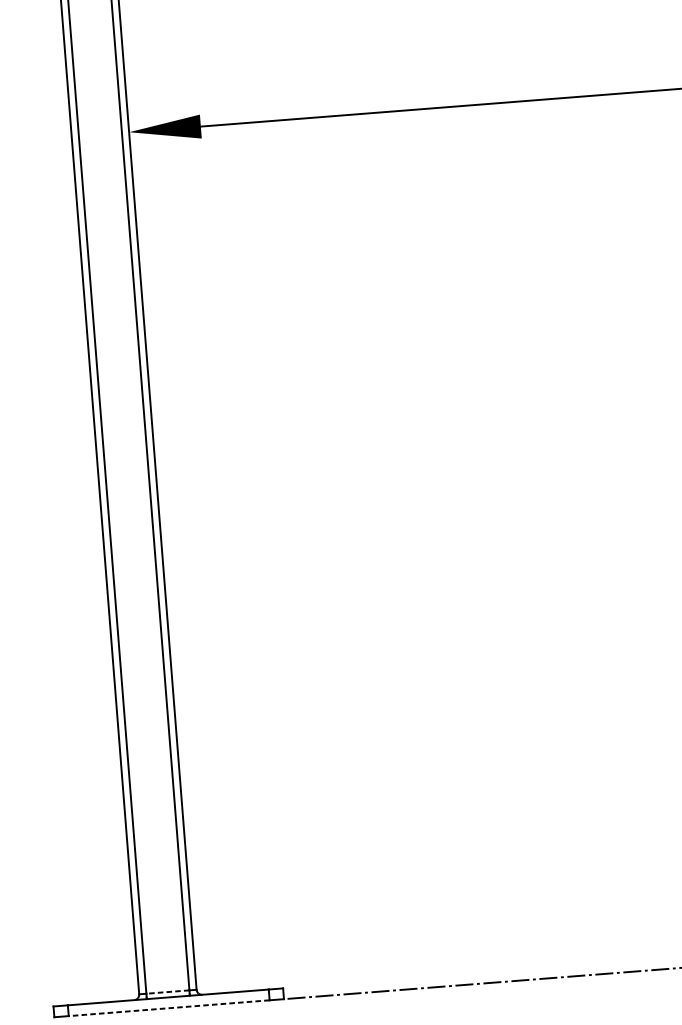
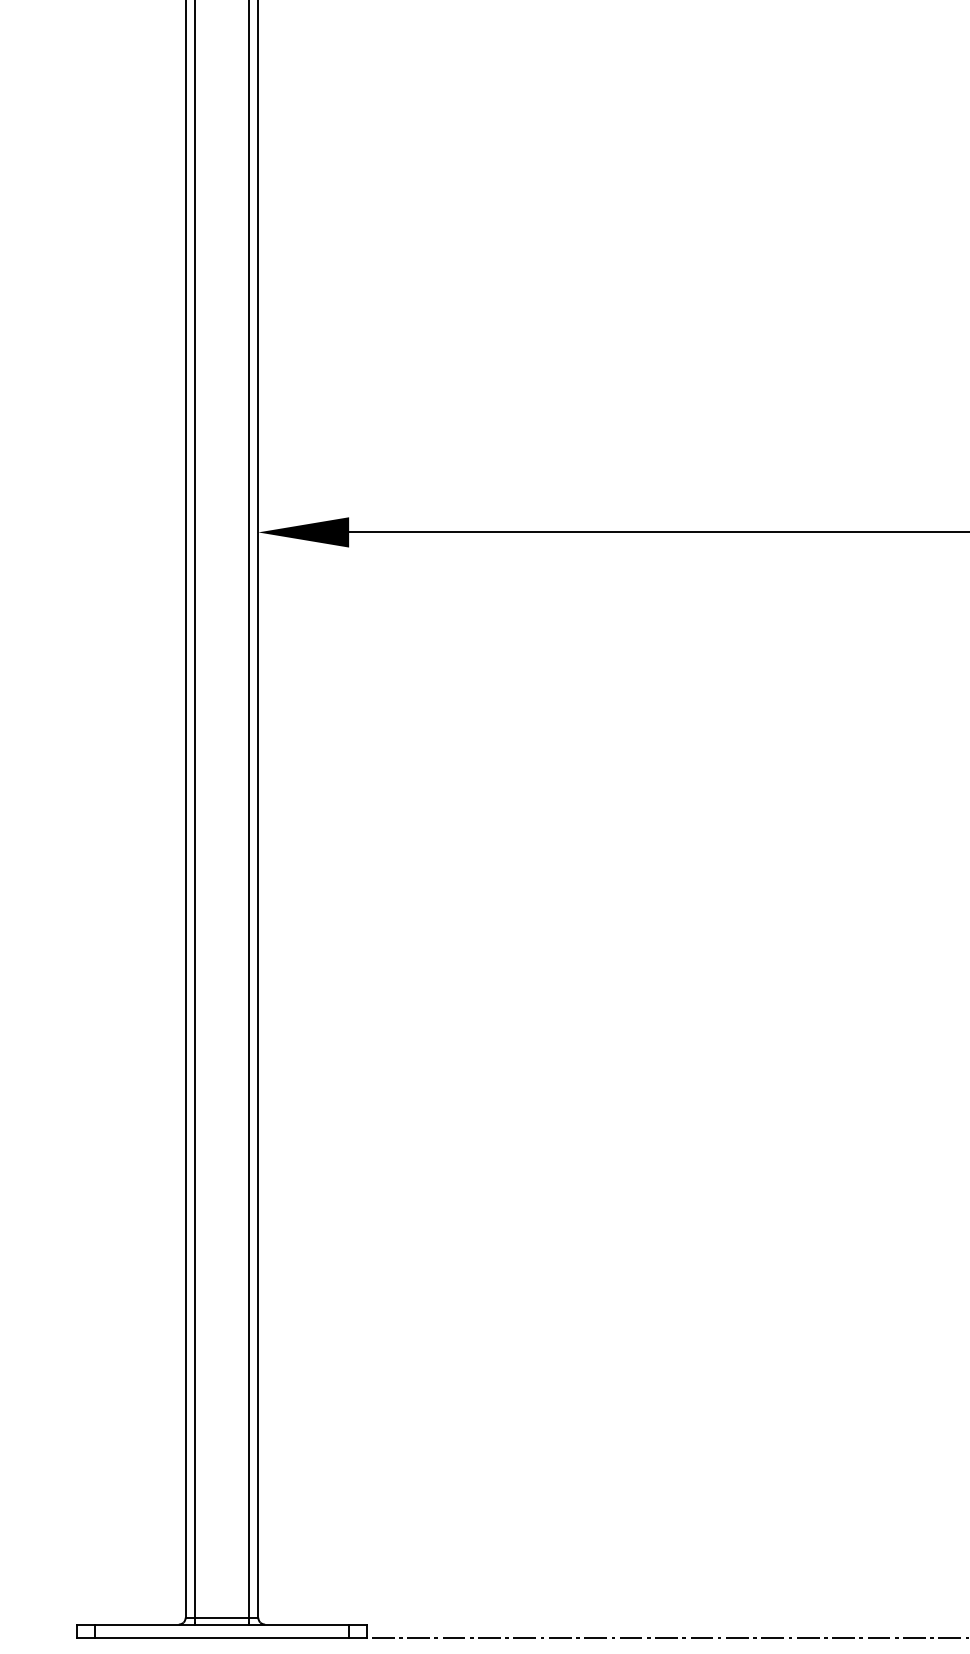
line: (167, 991) -> (221, 1617), dashed -> solid
line: (168, 1008) -> (221, 1638), dashed -> solid

